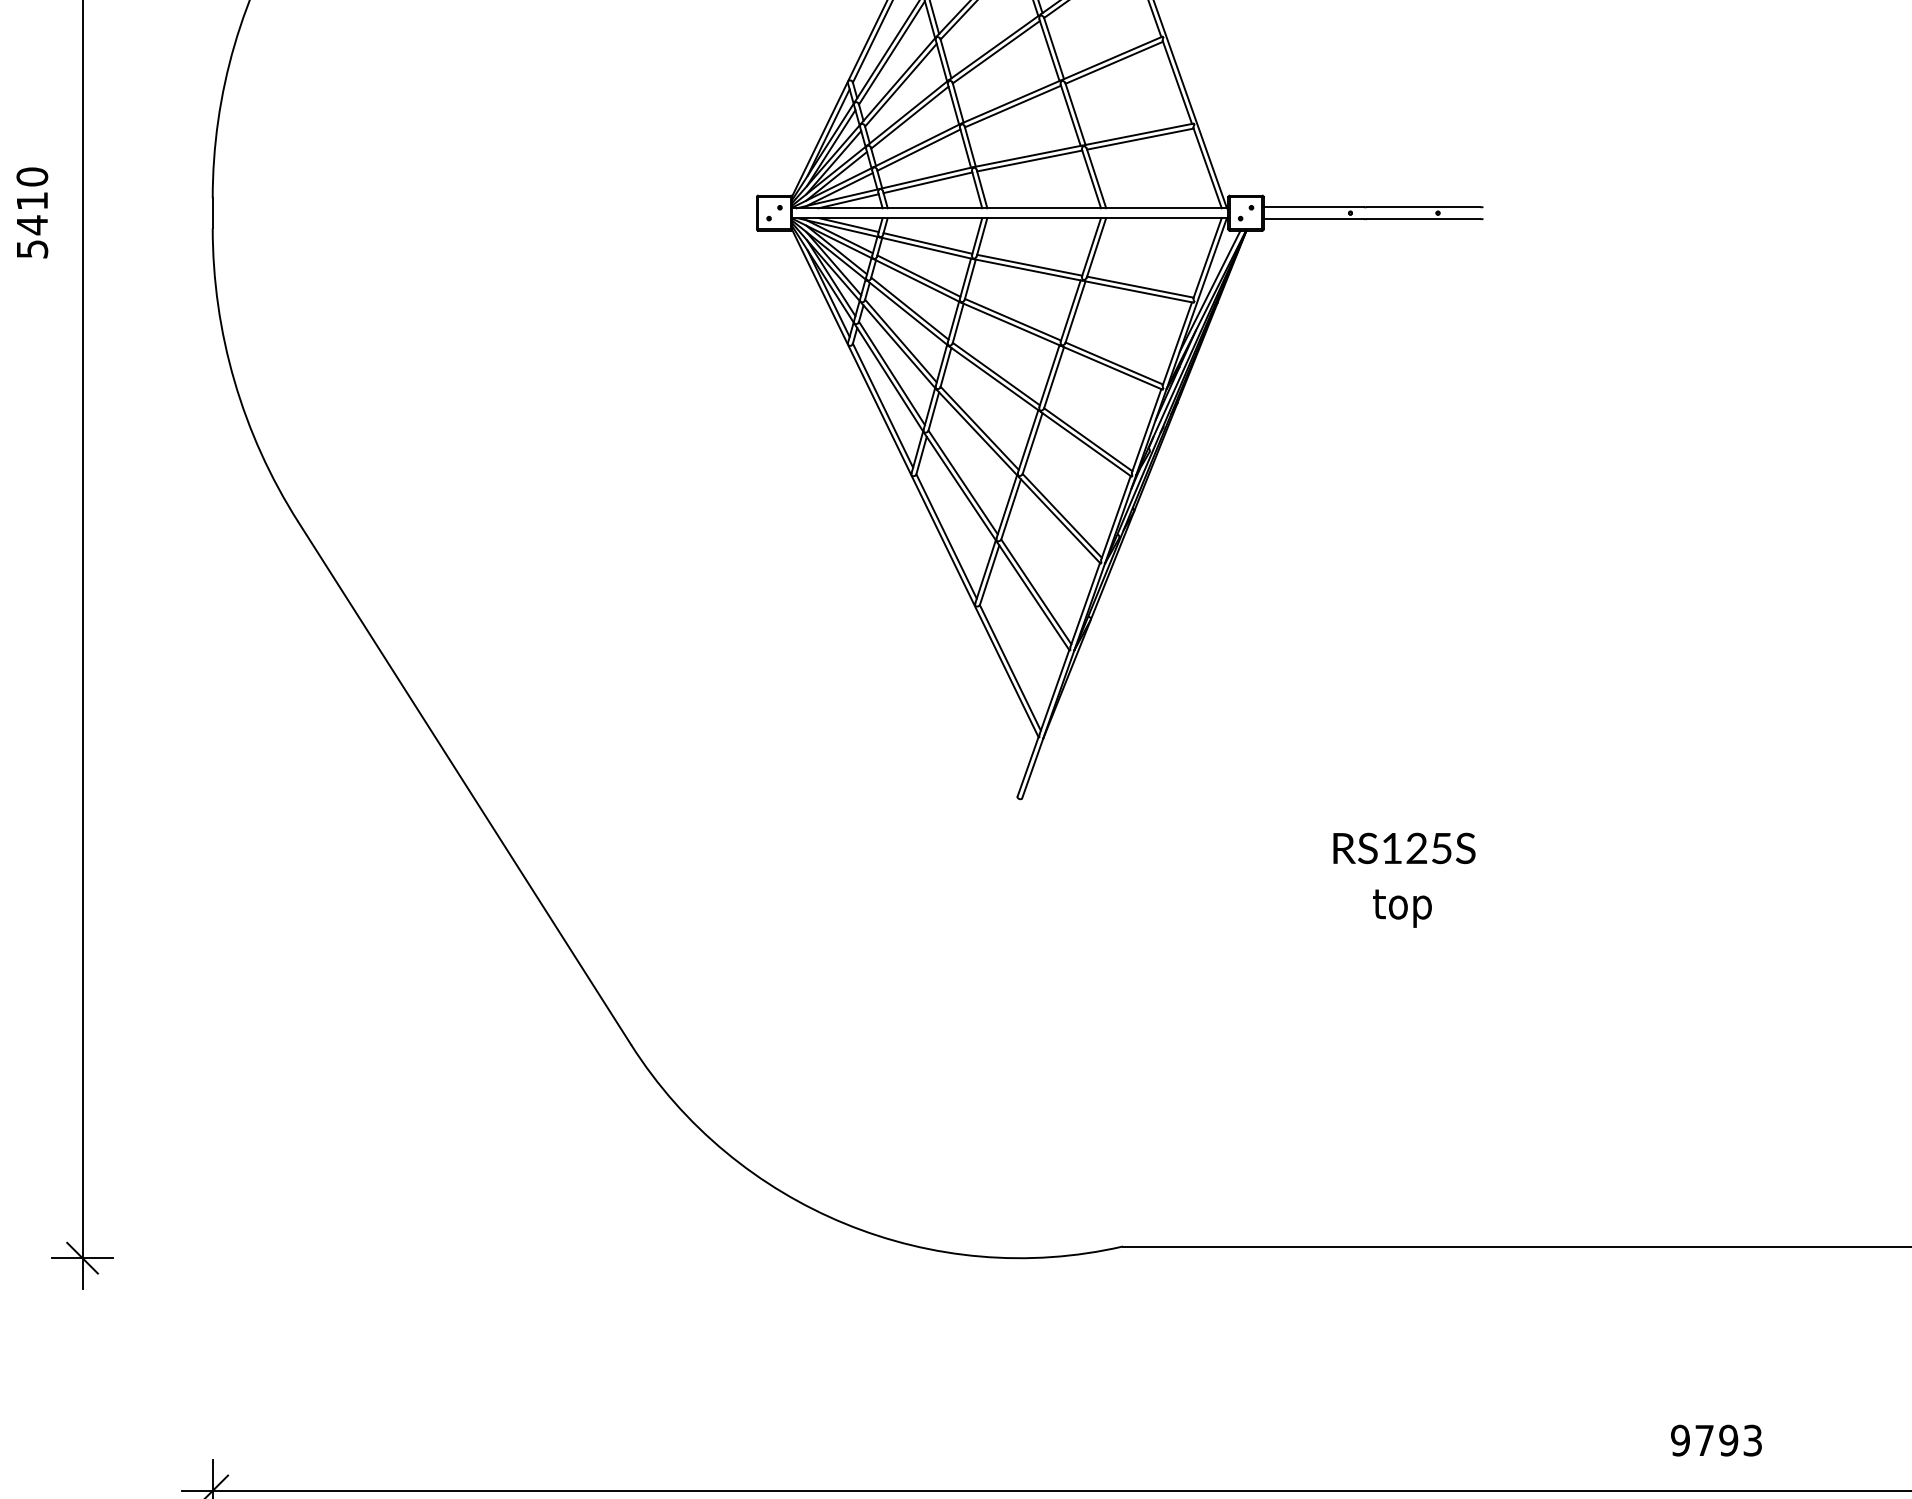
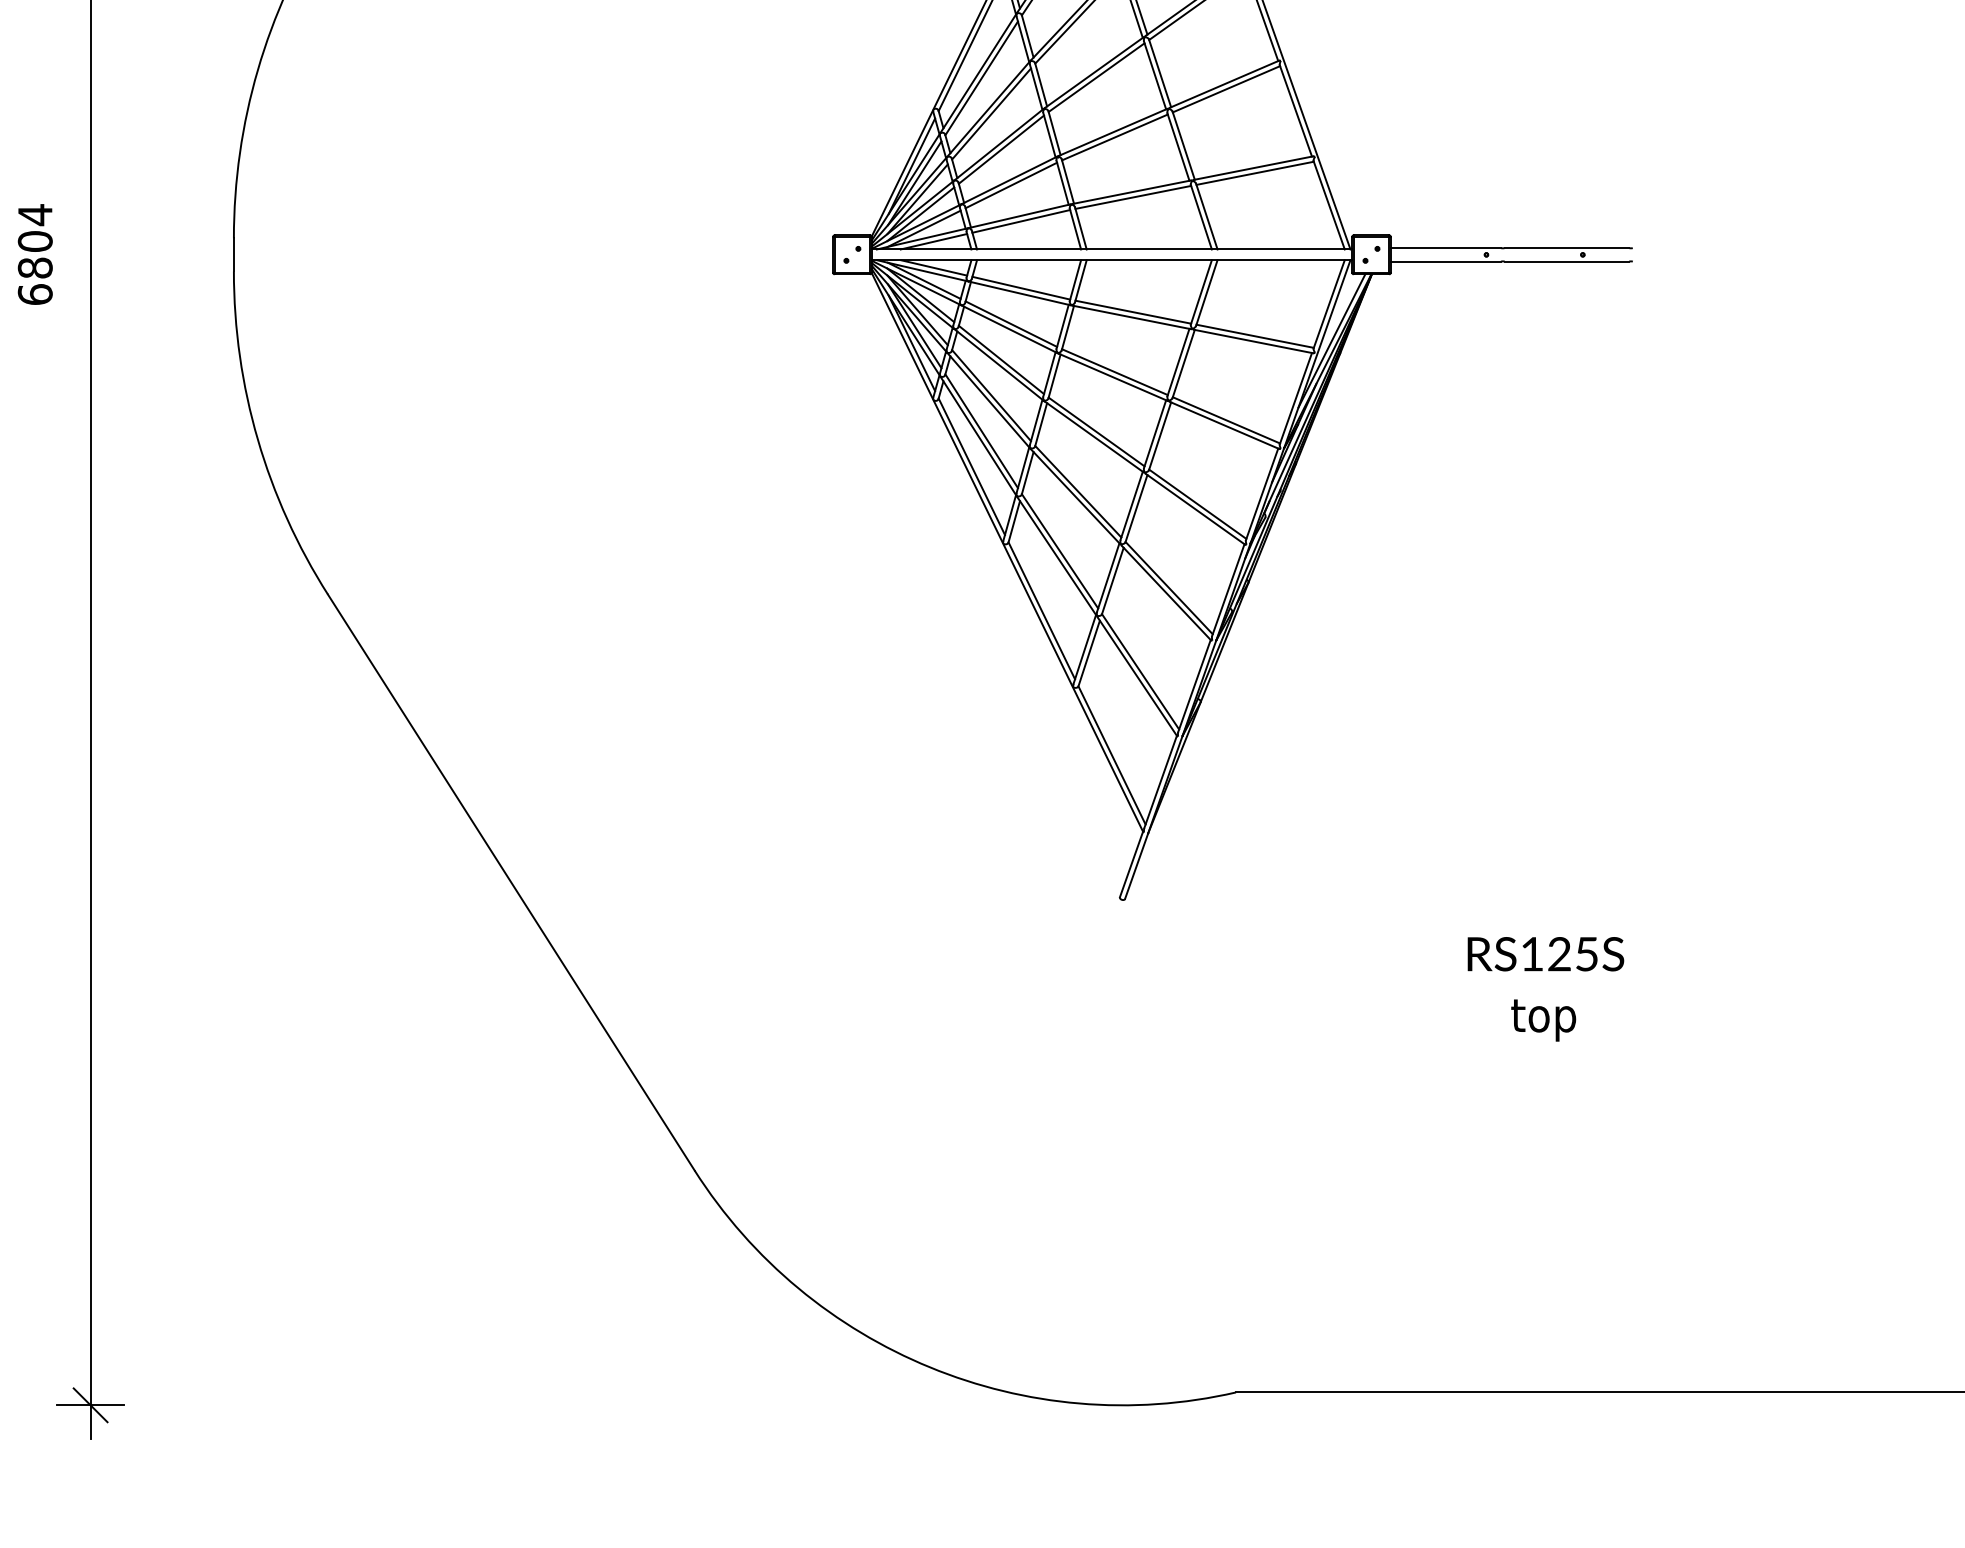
text: (32, 212) -> (35, 254), 5410 -> 6804

